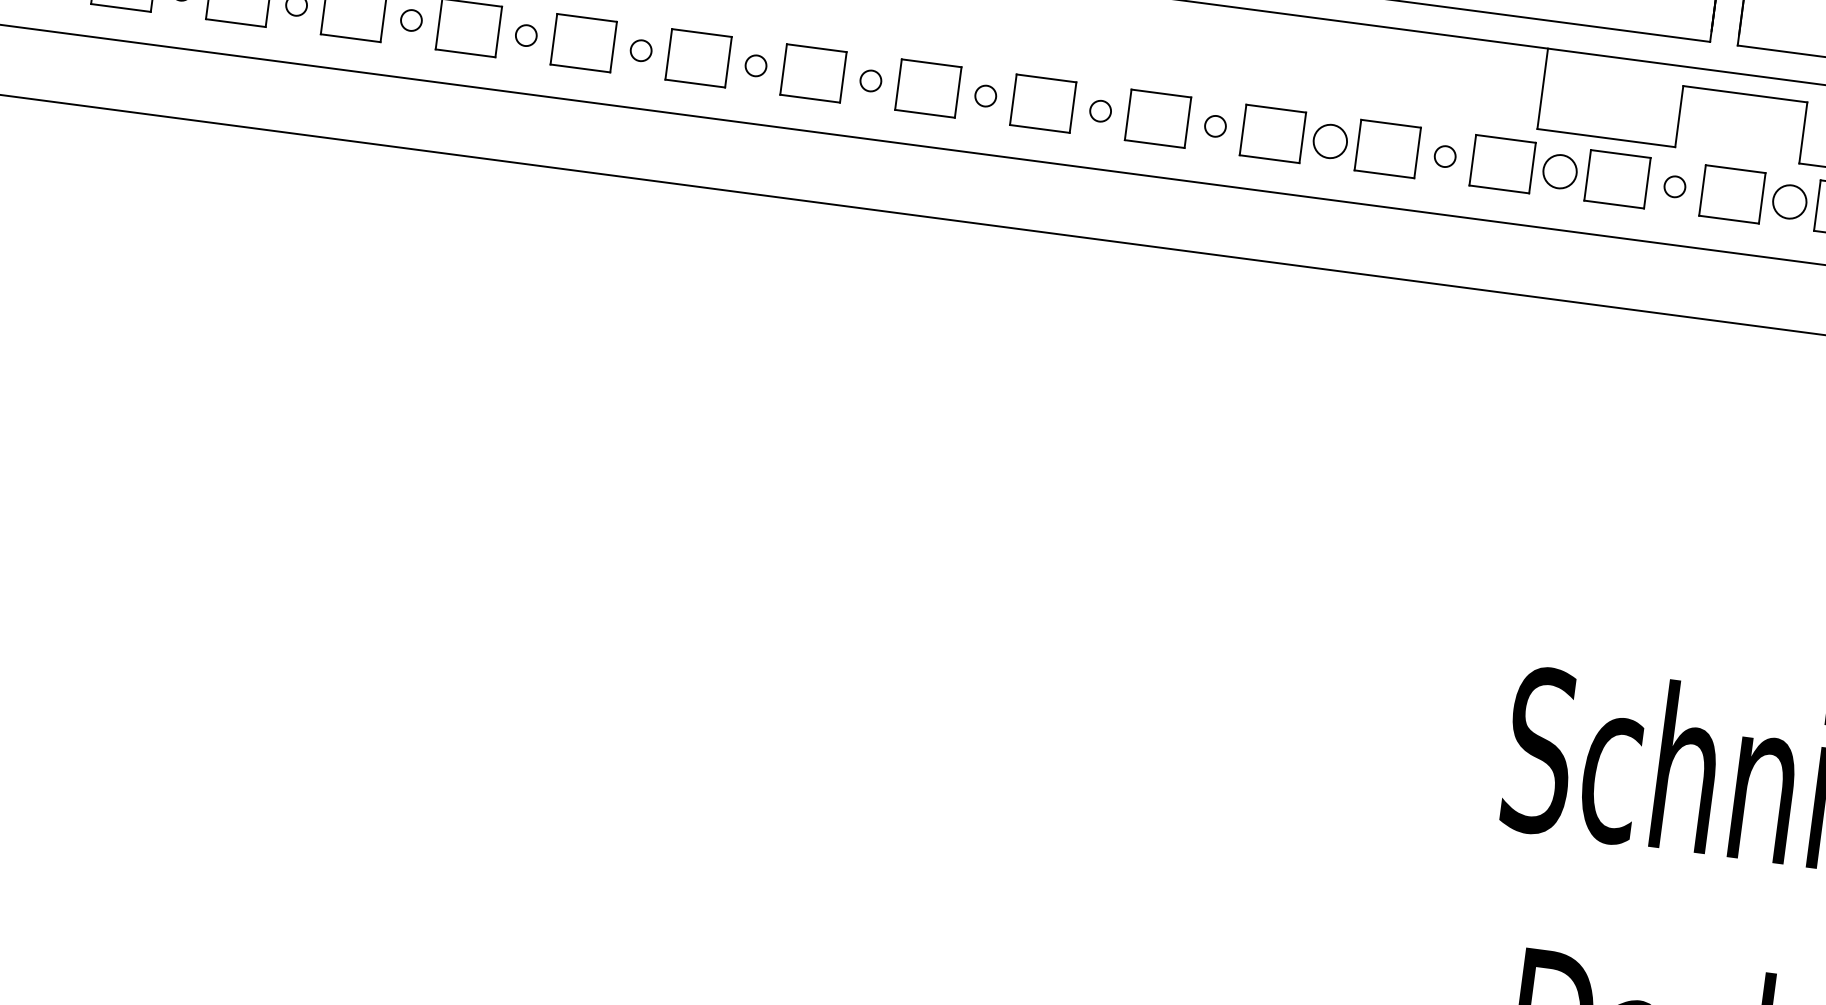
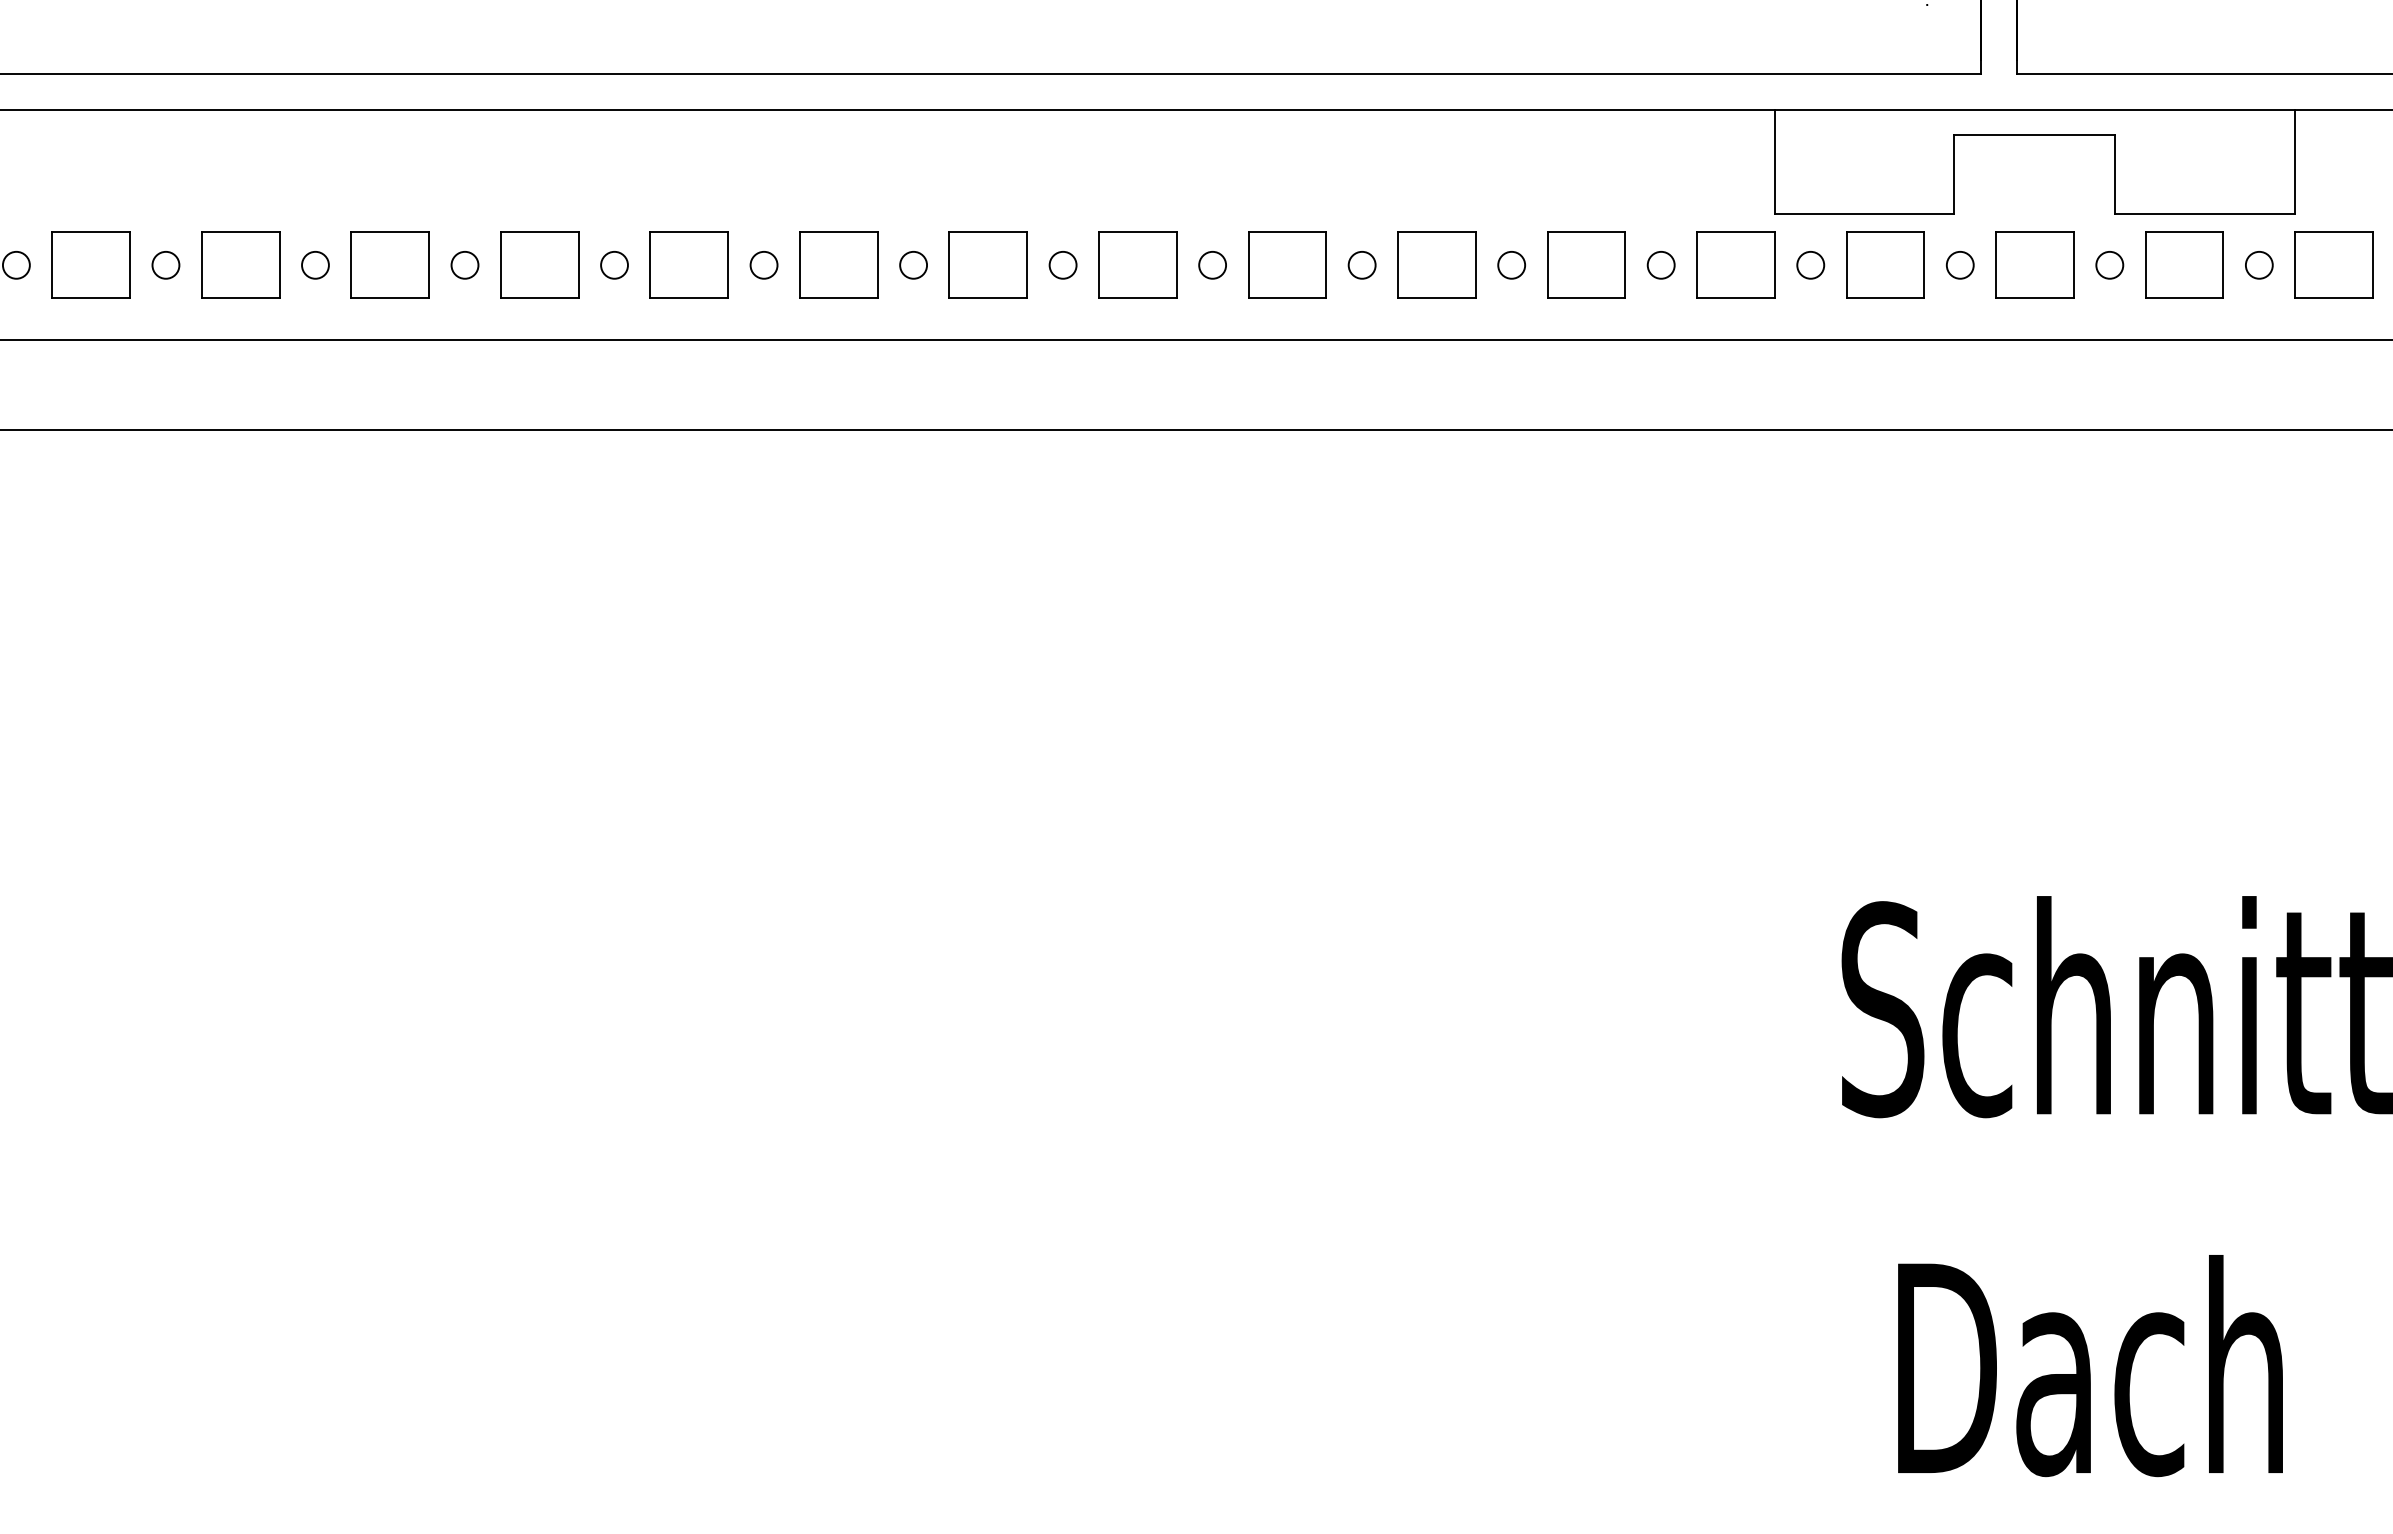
circle: (1330, 140) -> (1511, 264), size x0.62
circle: (1559, 171) -> (1810, 264), size x0.62
circle: (1789, 201) -> (2109, 264), size x0.62

